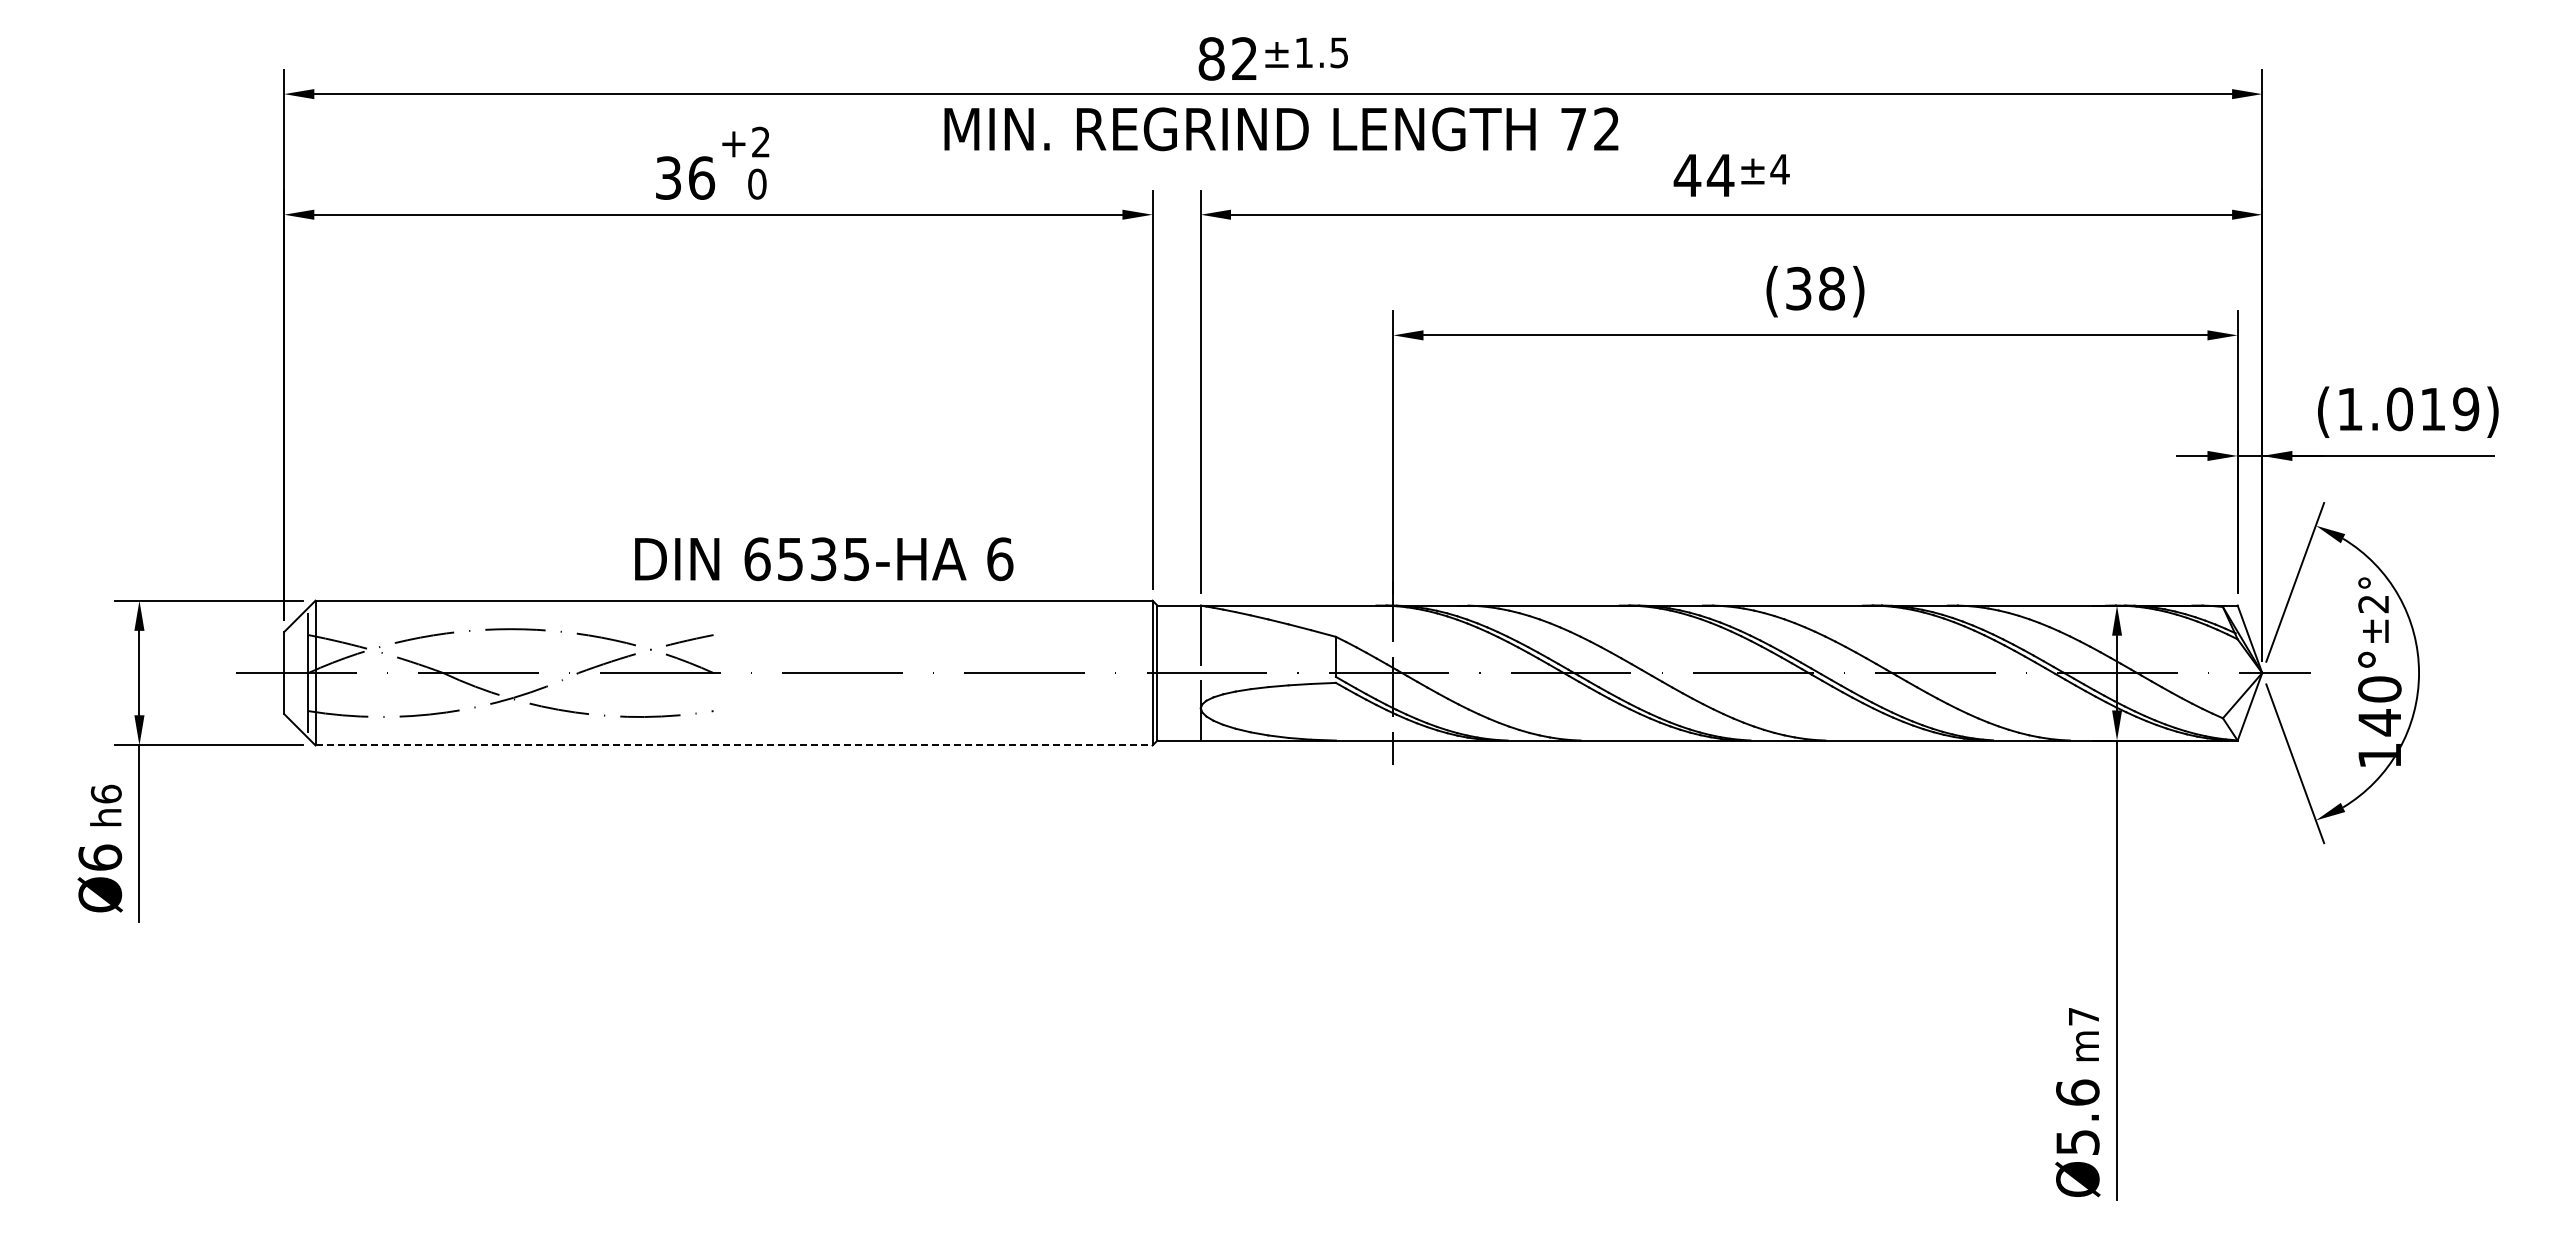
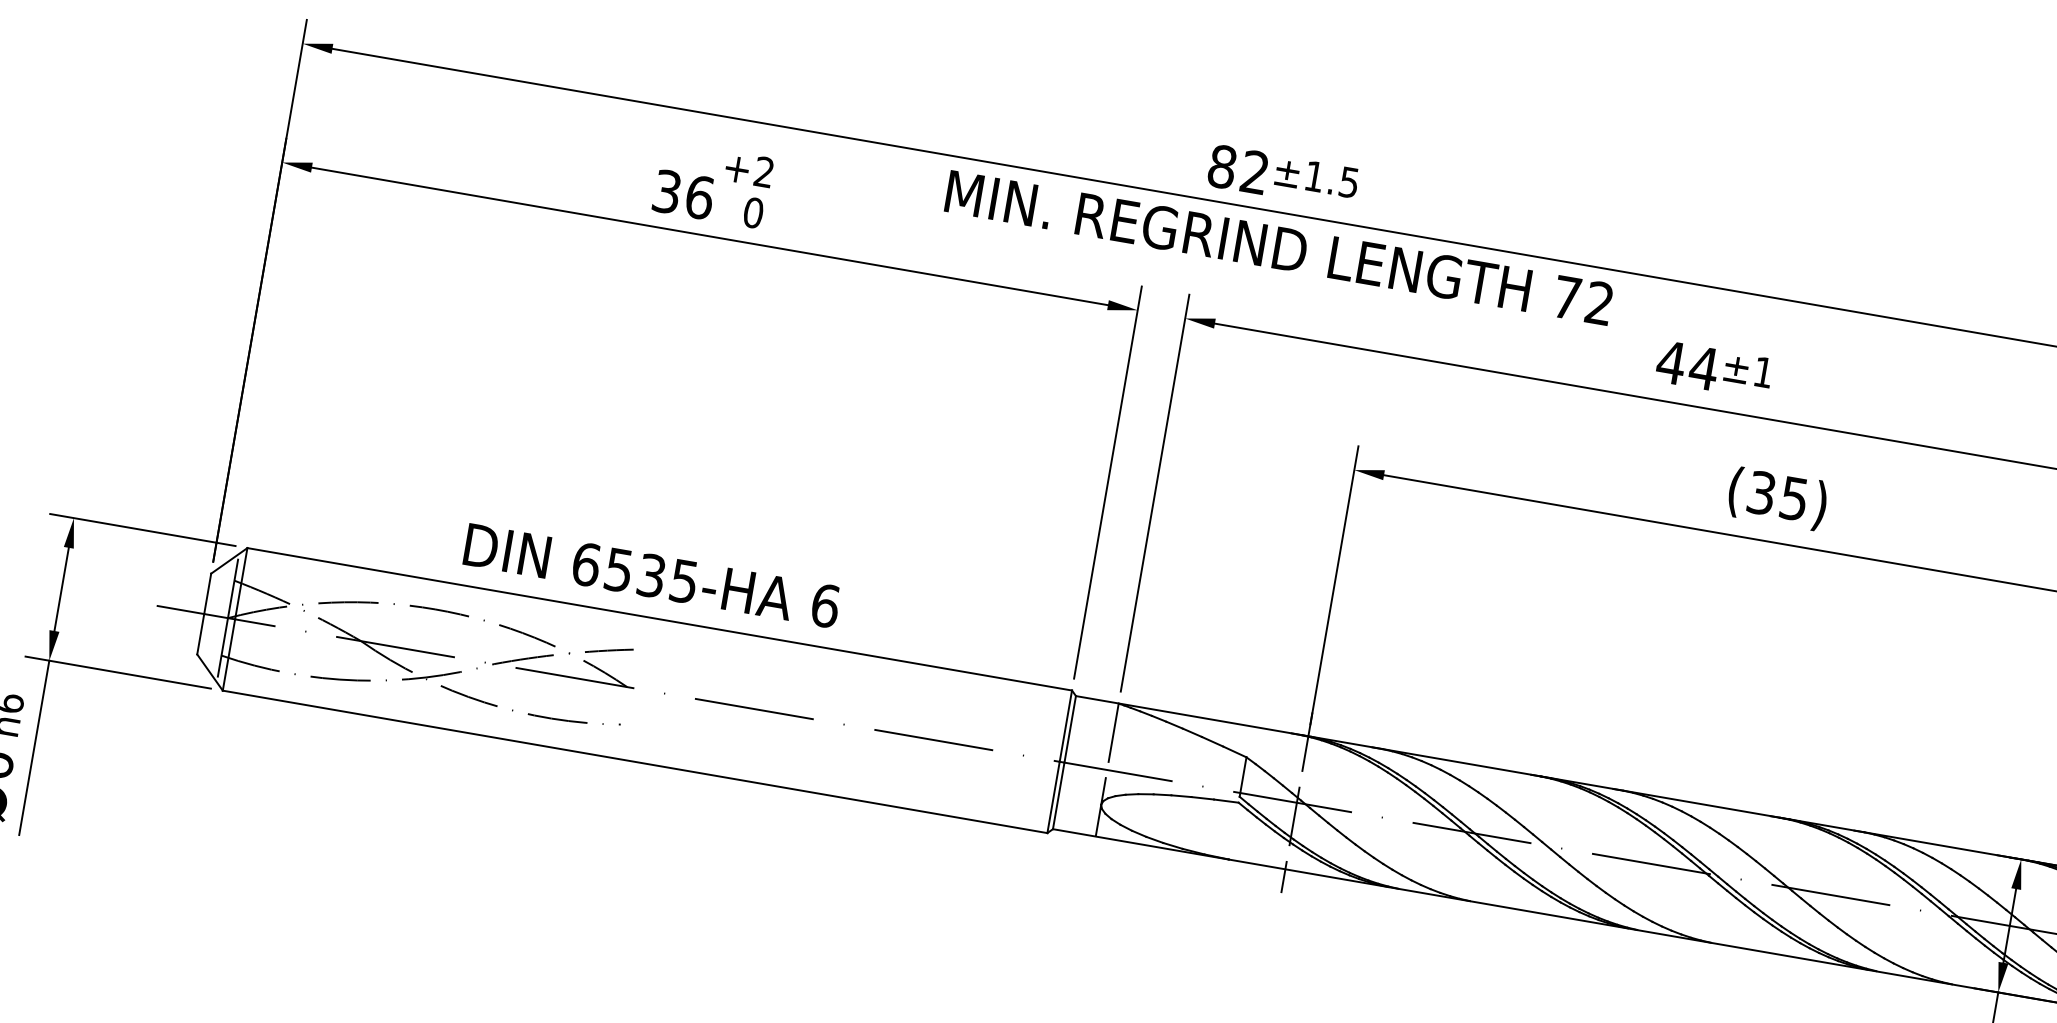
text: (1779, 169) -> (1762, 372), ±4 -> ±1
text: (1831, 288) -> (1793, 498), (38) -> (35)
text: (824, 559) -> (652, 576), moved
line: (734, 745) -> (635, 762), dashed -> solid

